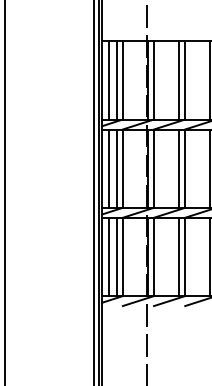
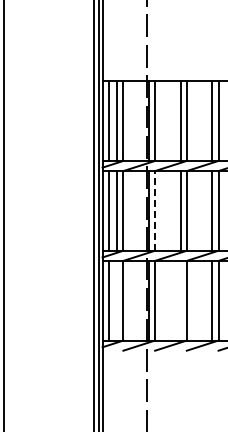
line: (154, 168) -> (155, 210), solid -> dashed
line: (117, 256) -> (117, 300), removed
line: (178, 256) -> (180, 300), removed

